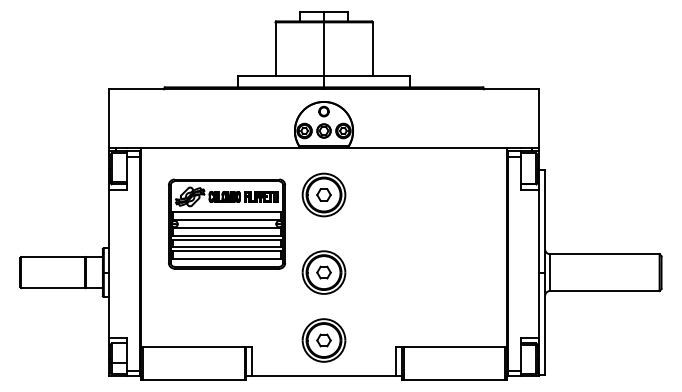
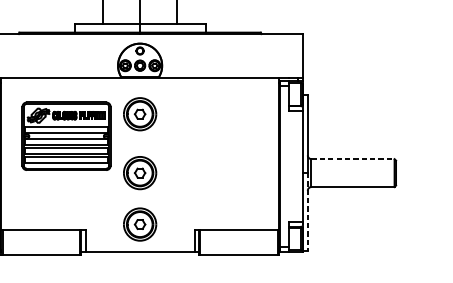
line: (604, 254) -> (352, 159), solid -> dashed
line: (545, 324) -> (308, 212), solid -> dashed

